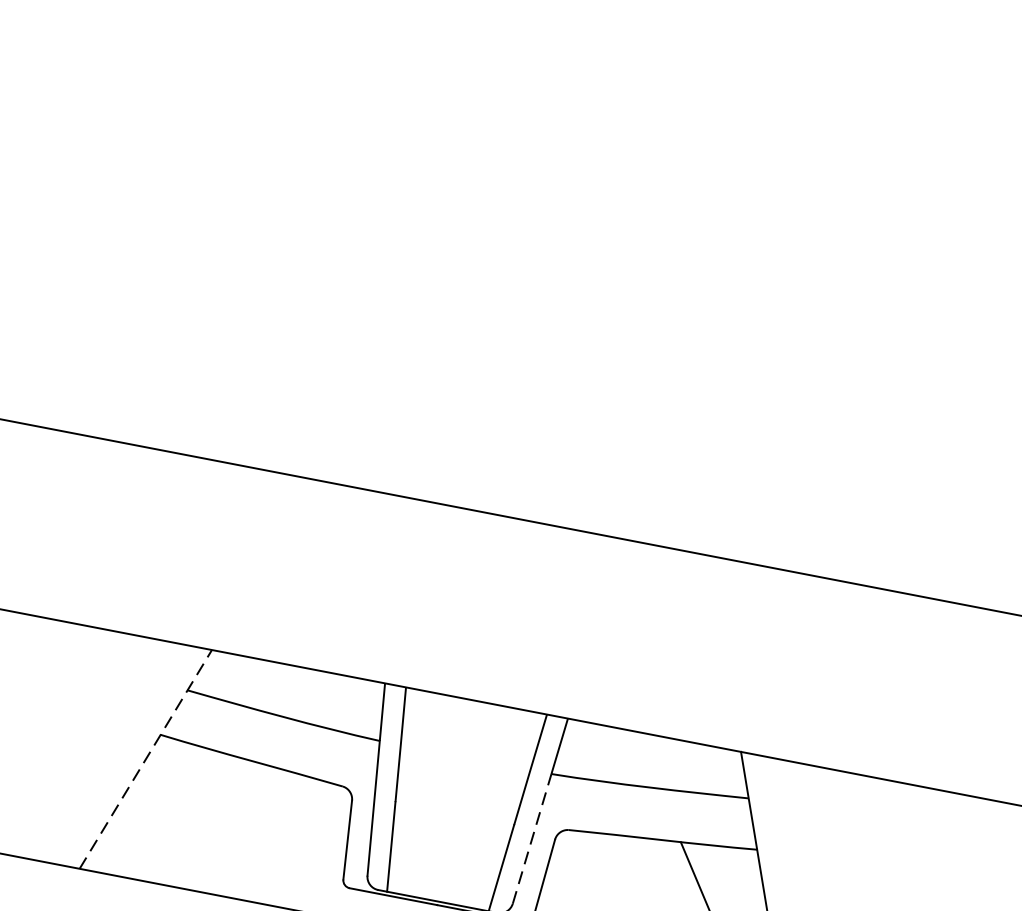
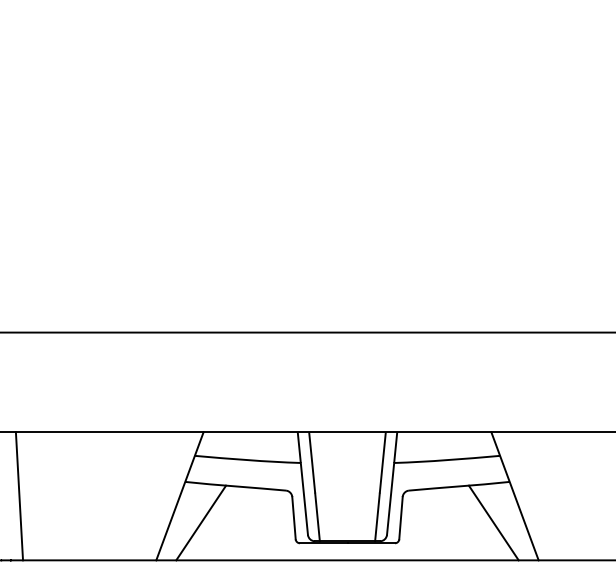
line: (147, 758) -> (180, 495), dashed -> solid
line: (176, 815) -> (201, 522), added
line: (532, 838) -> (390, 498), dashed -> solid

